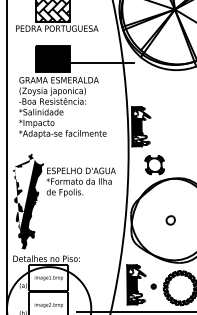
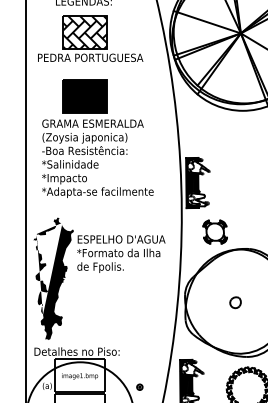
line: (102, 62) -> (148, 101), removed
part: (153, 286) -> (139, 386), moved

